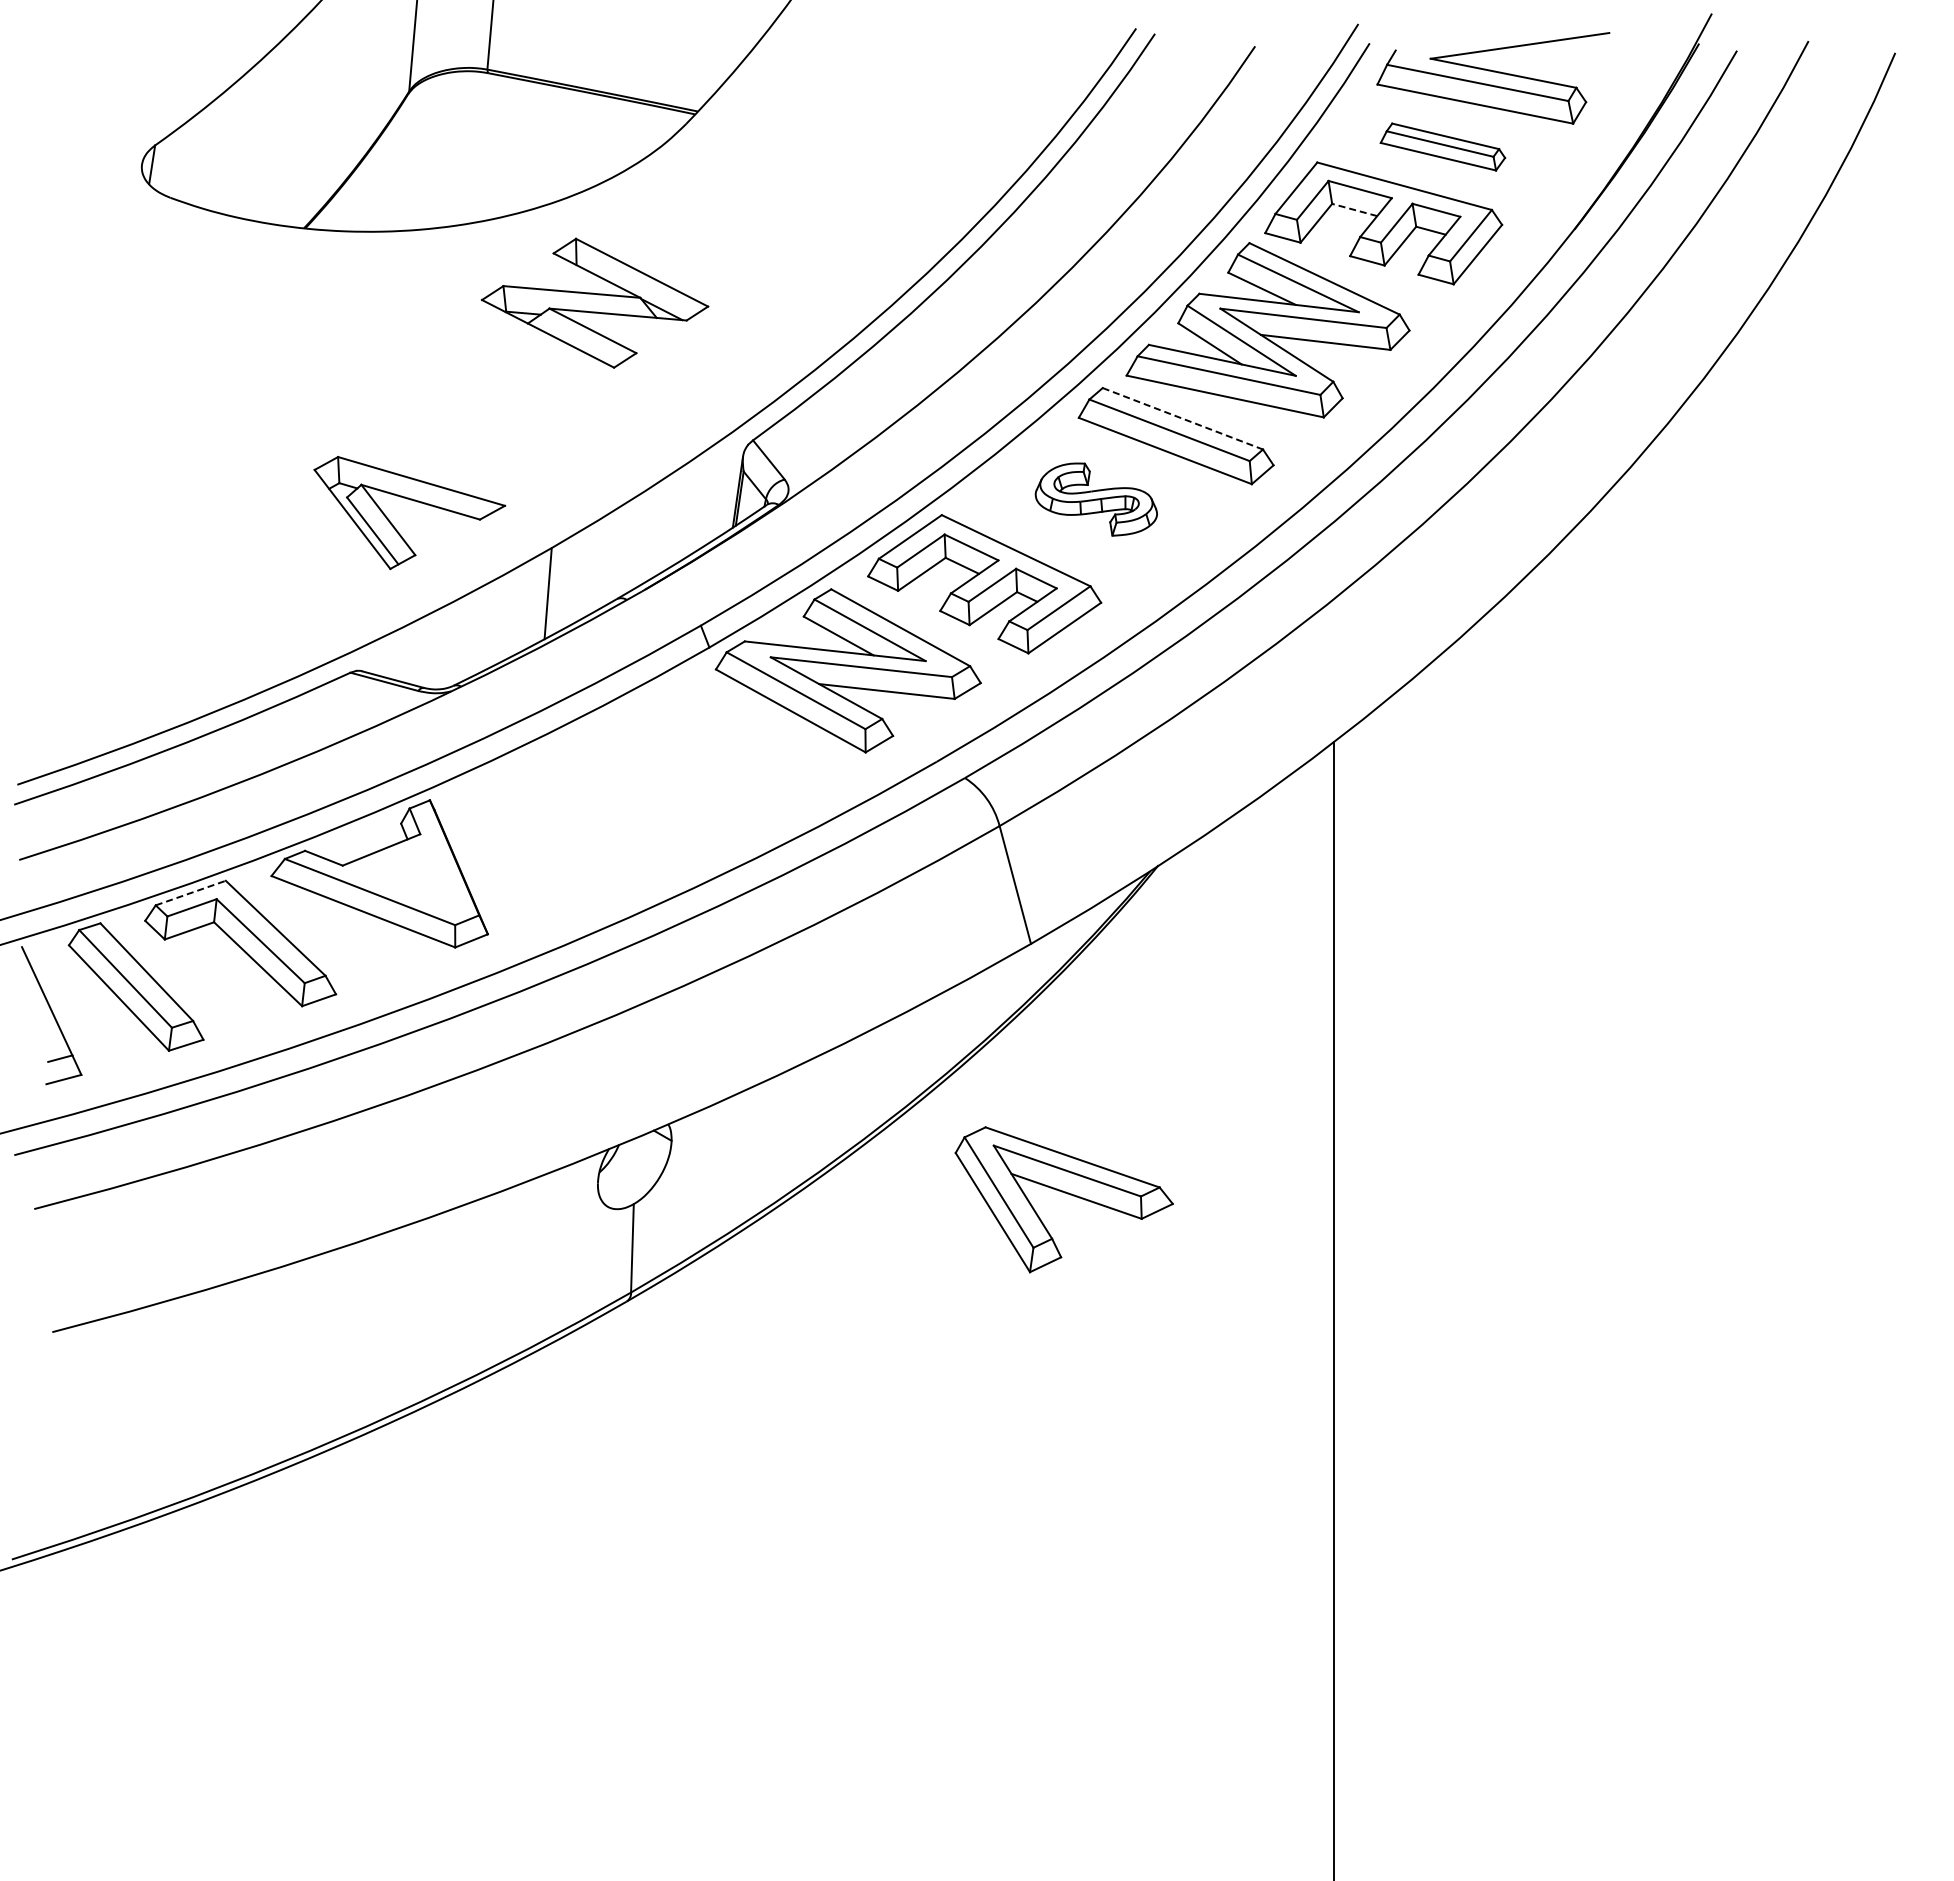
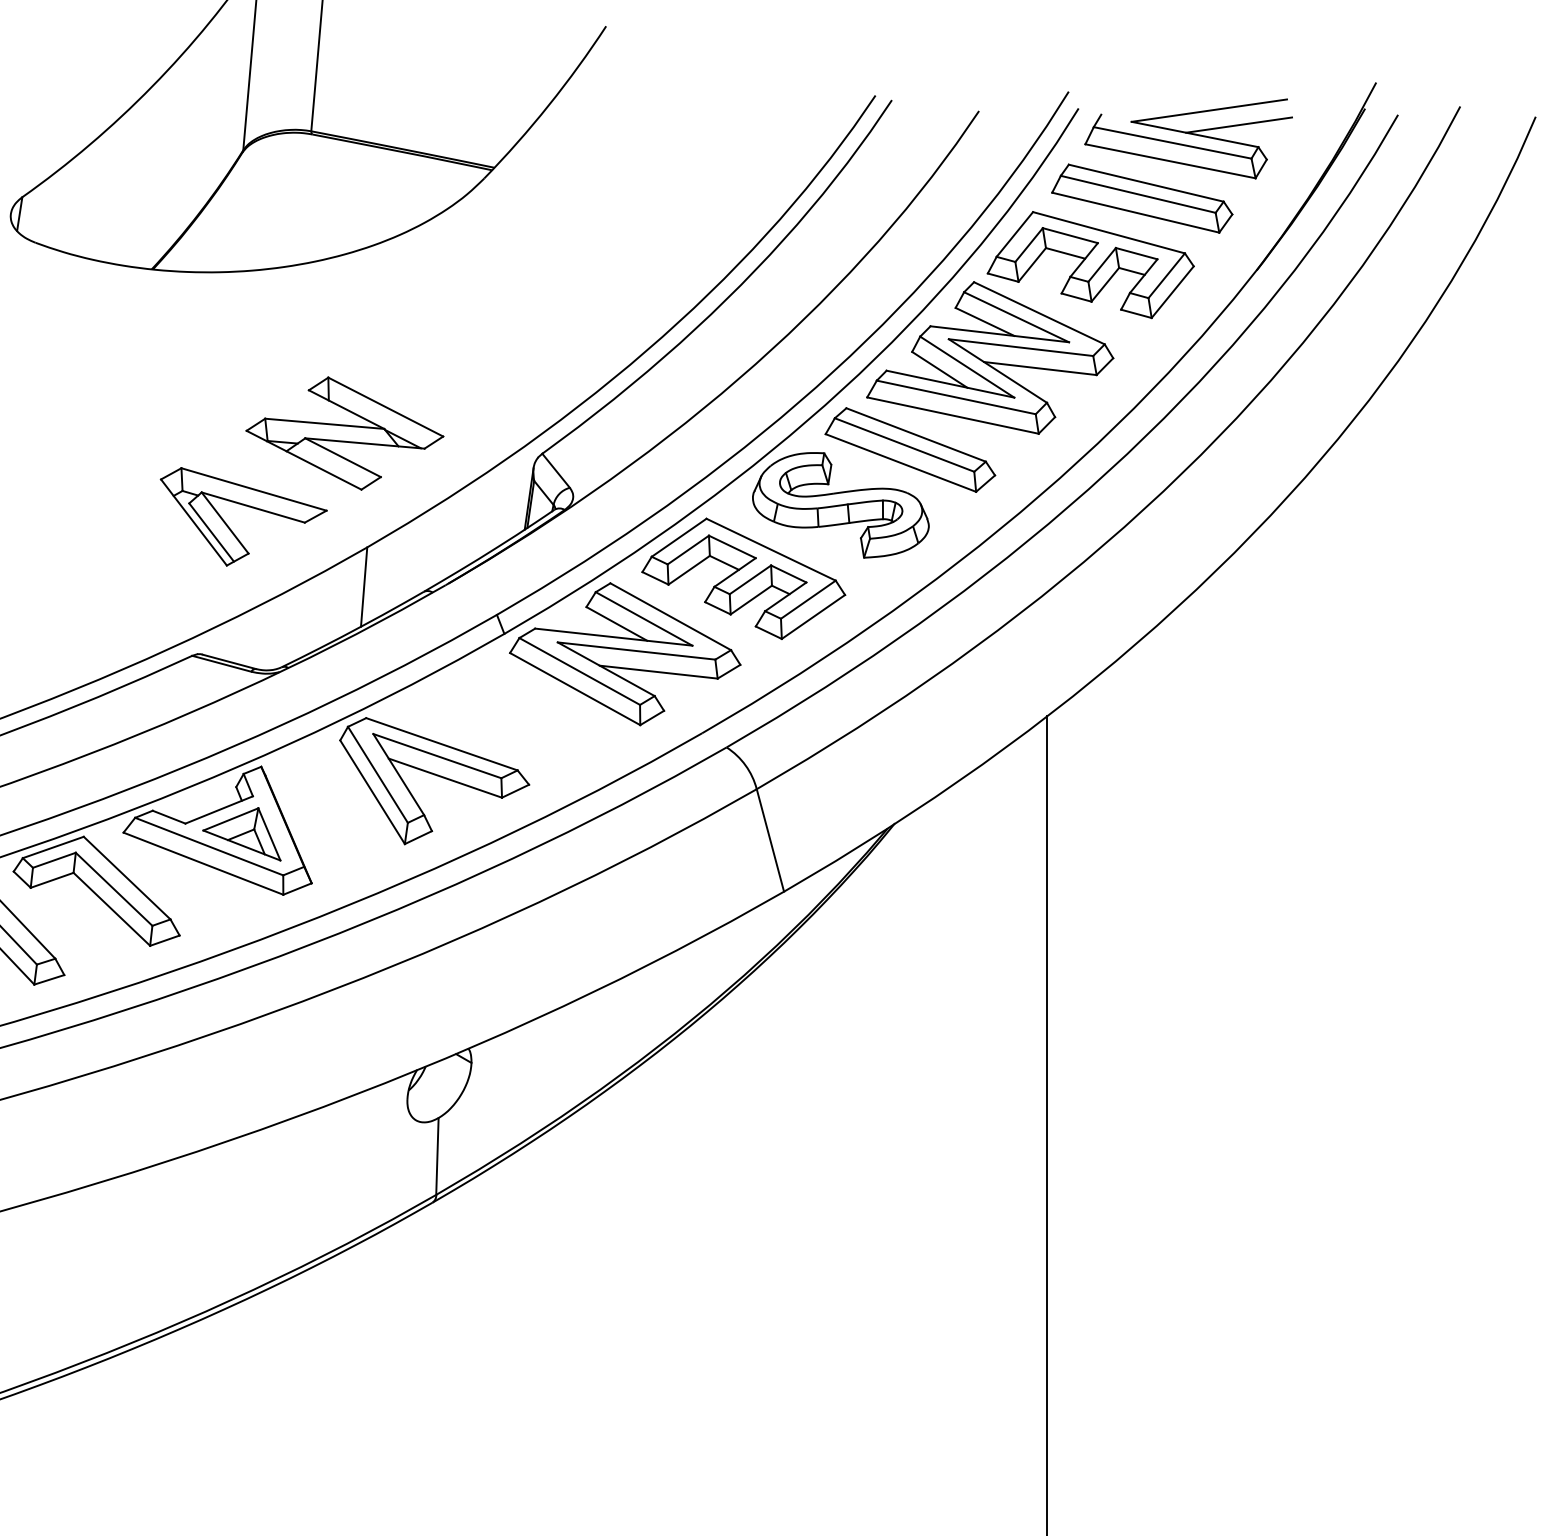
line: (1554, 62) -> (1239, 125), added
part: (1442, 146) -> (1141, 198), size x1.67
line: (1354, 209) -> (1065, 252), dashed -> solid
part: (595, 302) -> (345, 432), moved
line: (1182, 418) -> (915, 434), dashed -> solid
part: (1096, 499) -> (841, 505), size x1.67
part: (407, 878) -> (241, 834), added
line: (191, 892) -> (53, 846), dashed -> solid
part: (1064, 1193) -> (434, 775), moved

